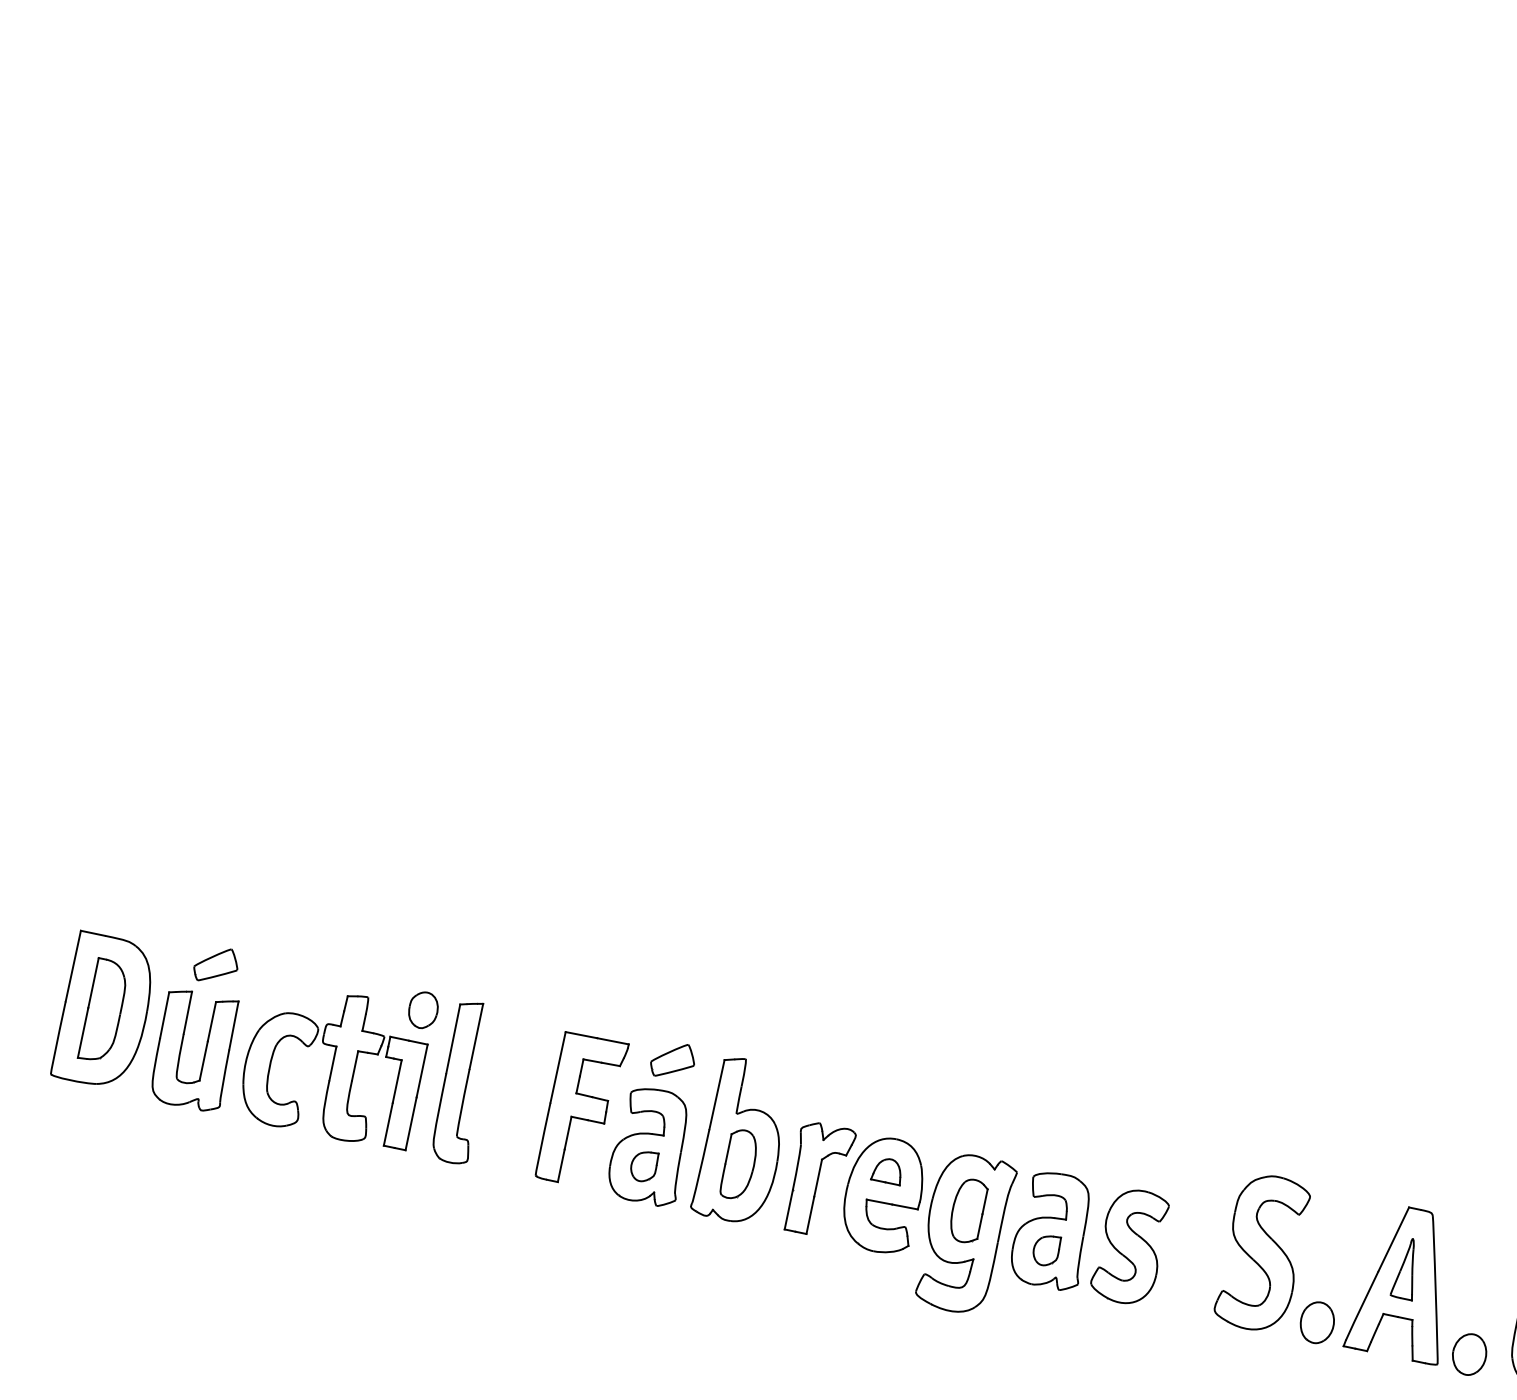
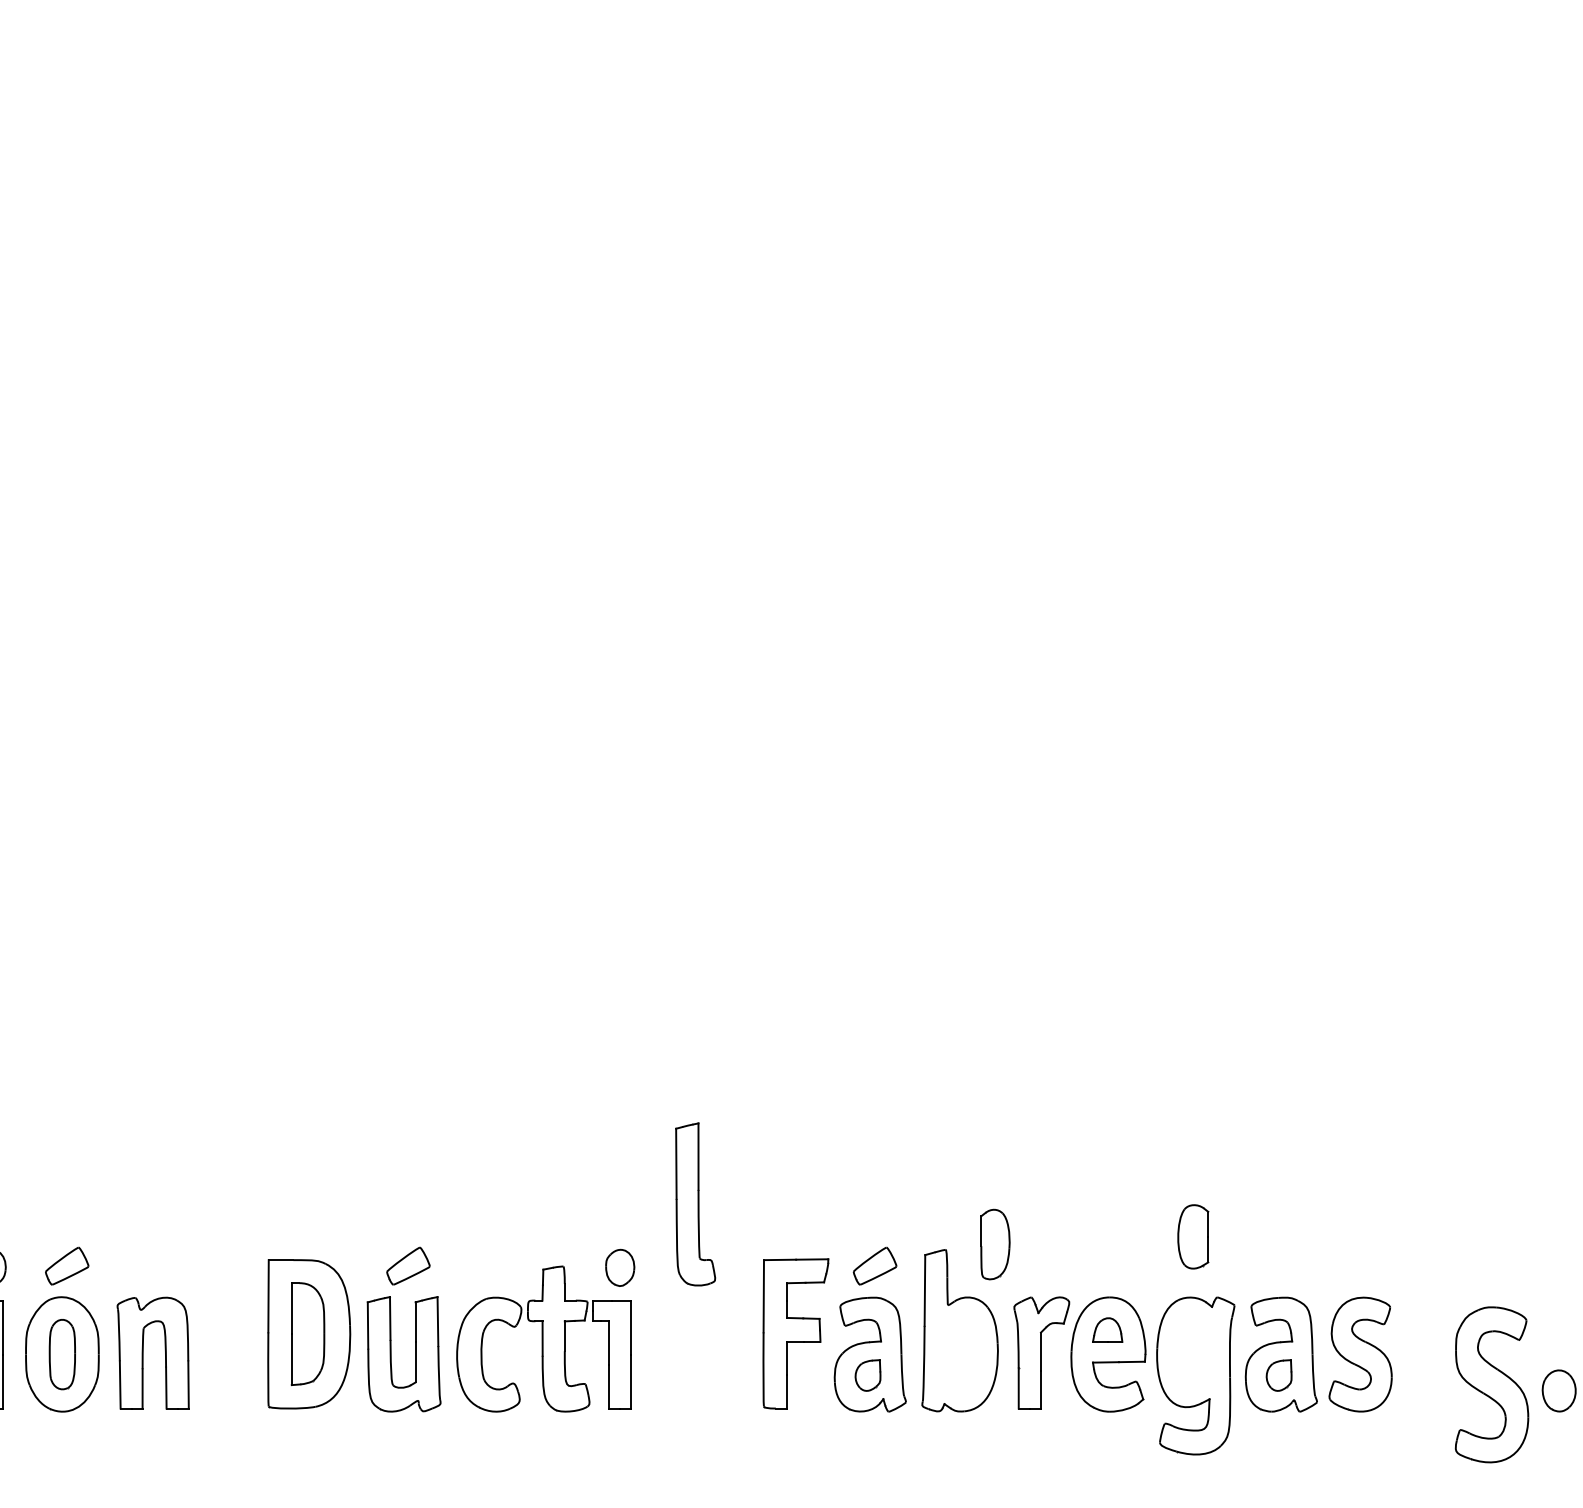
part: (463, 1082) -> (695, 1204), moved
part: (739, 1164) -> (995, 1244), moved
part: (968, 1210) -> (1193, 1236), moved
part: (1262, 1252) -> (1491, 1384), moved

